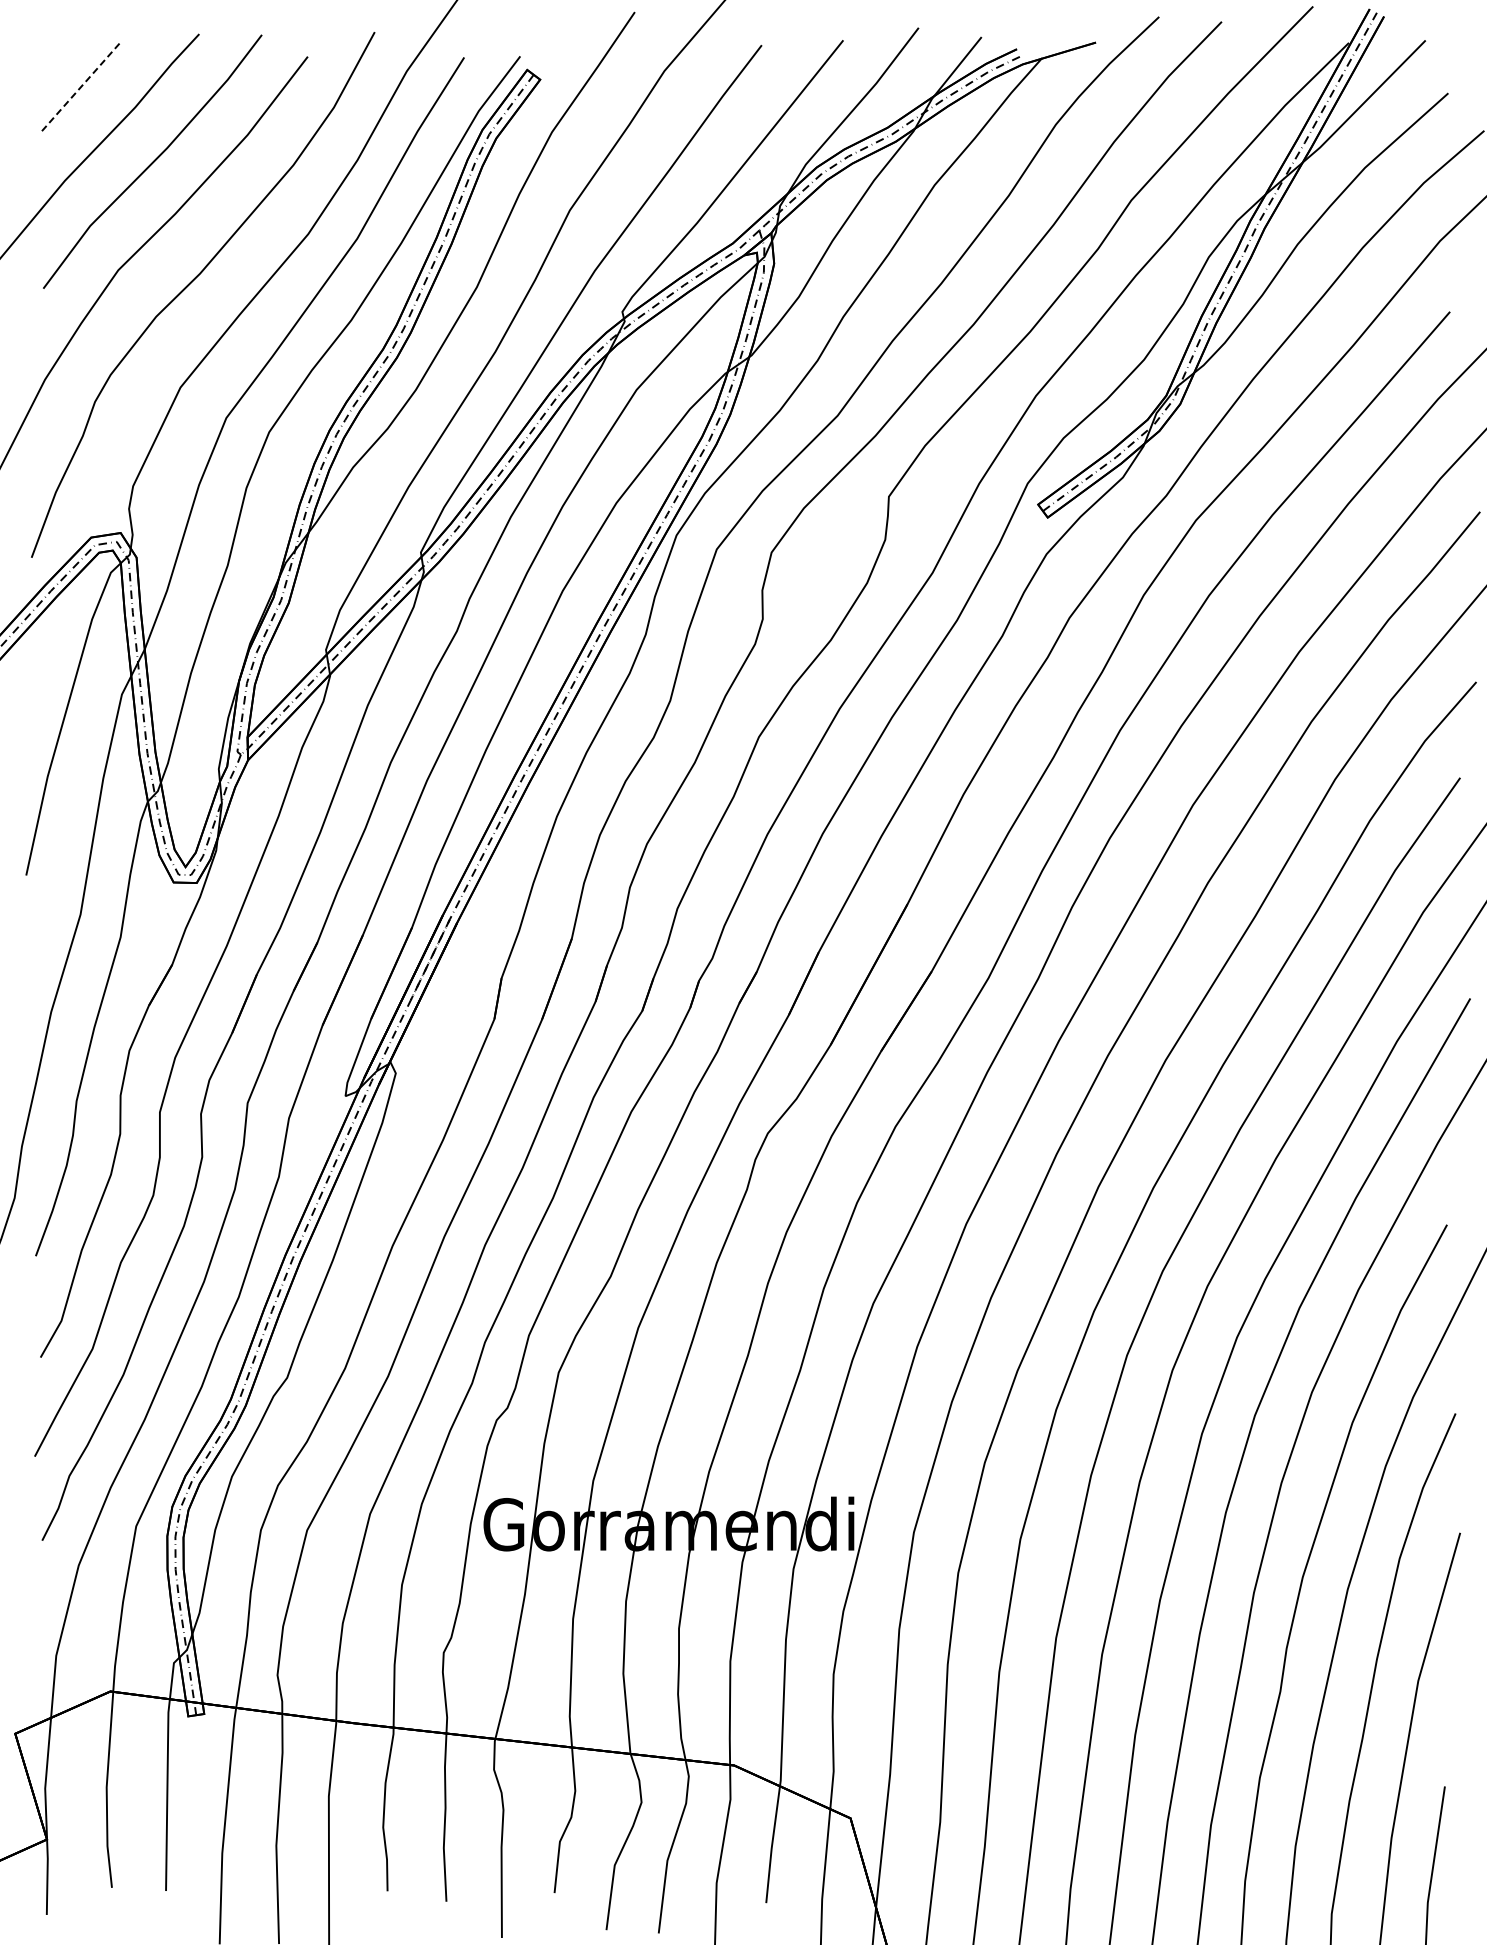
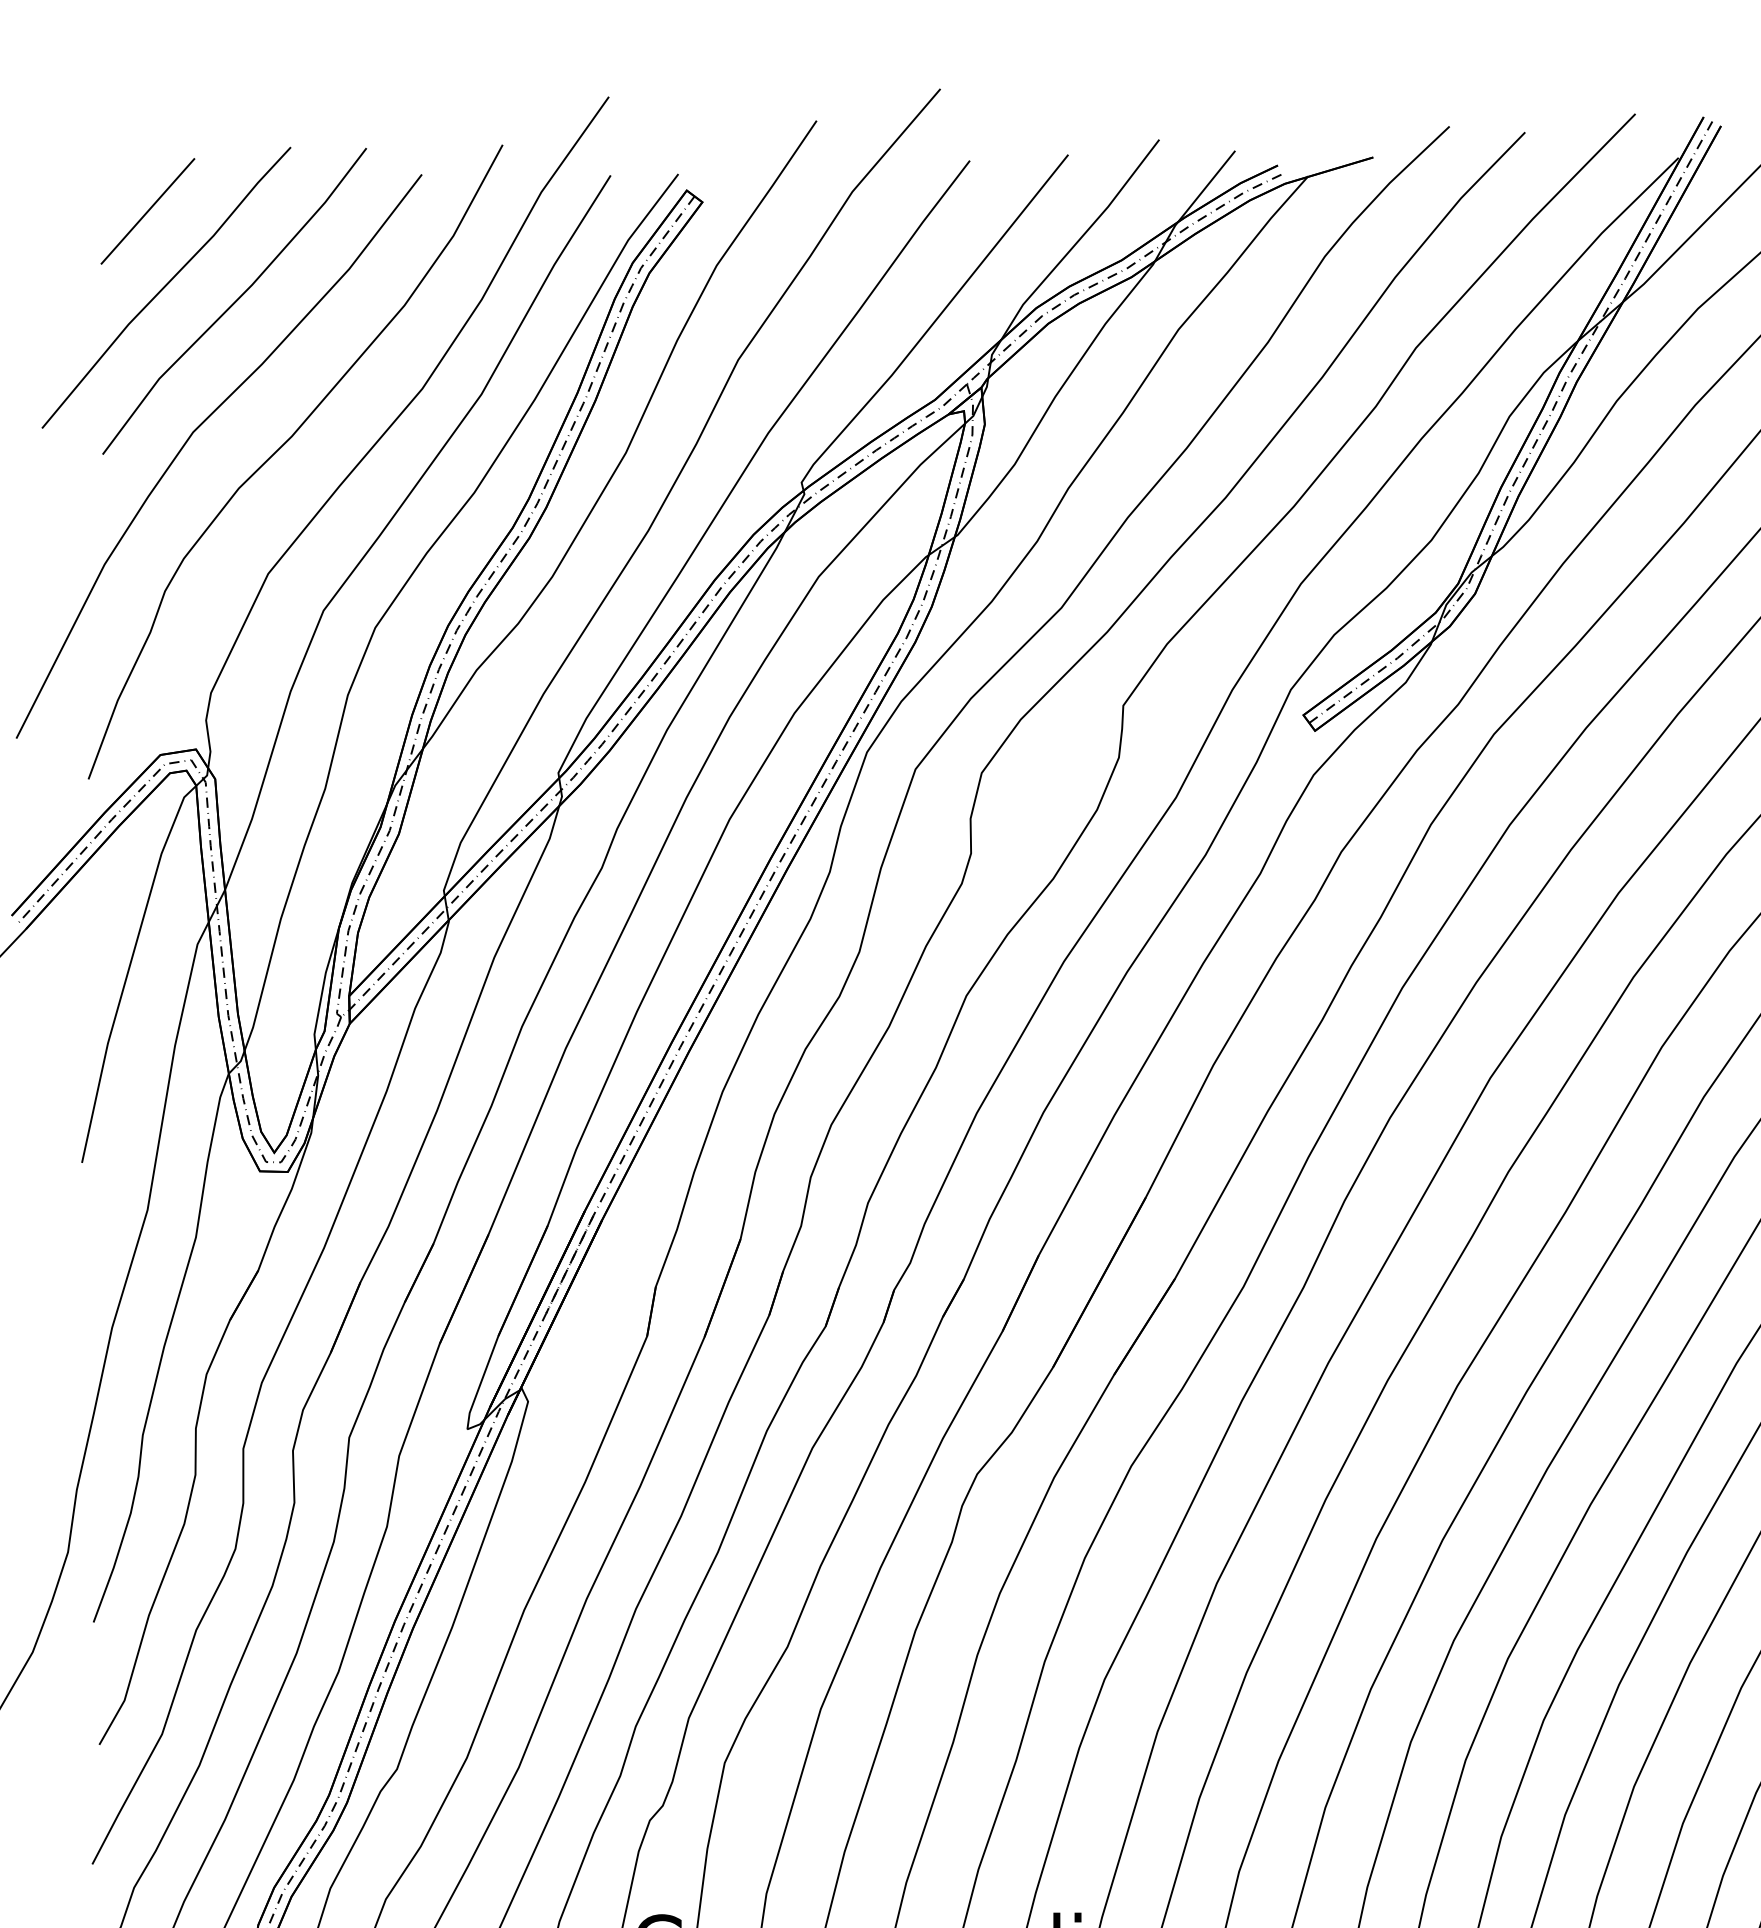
line: (80, 87) -> (147, 211), dashed -> solid

